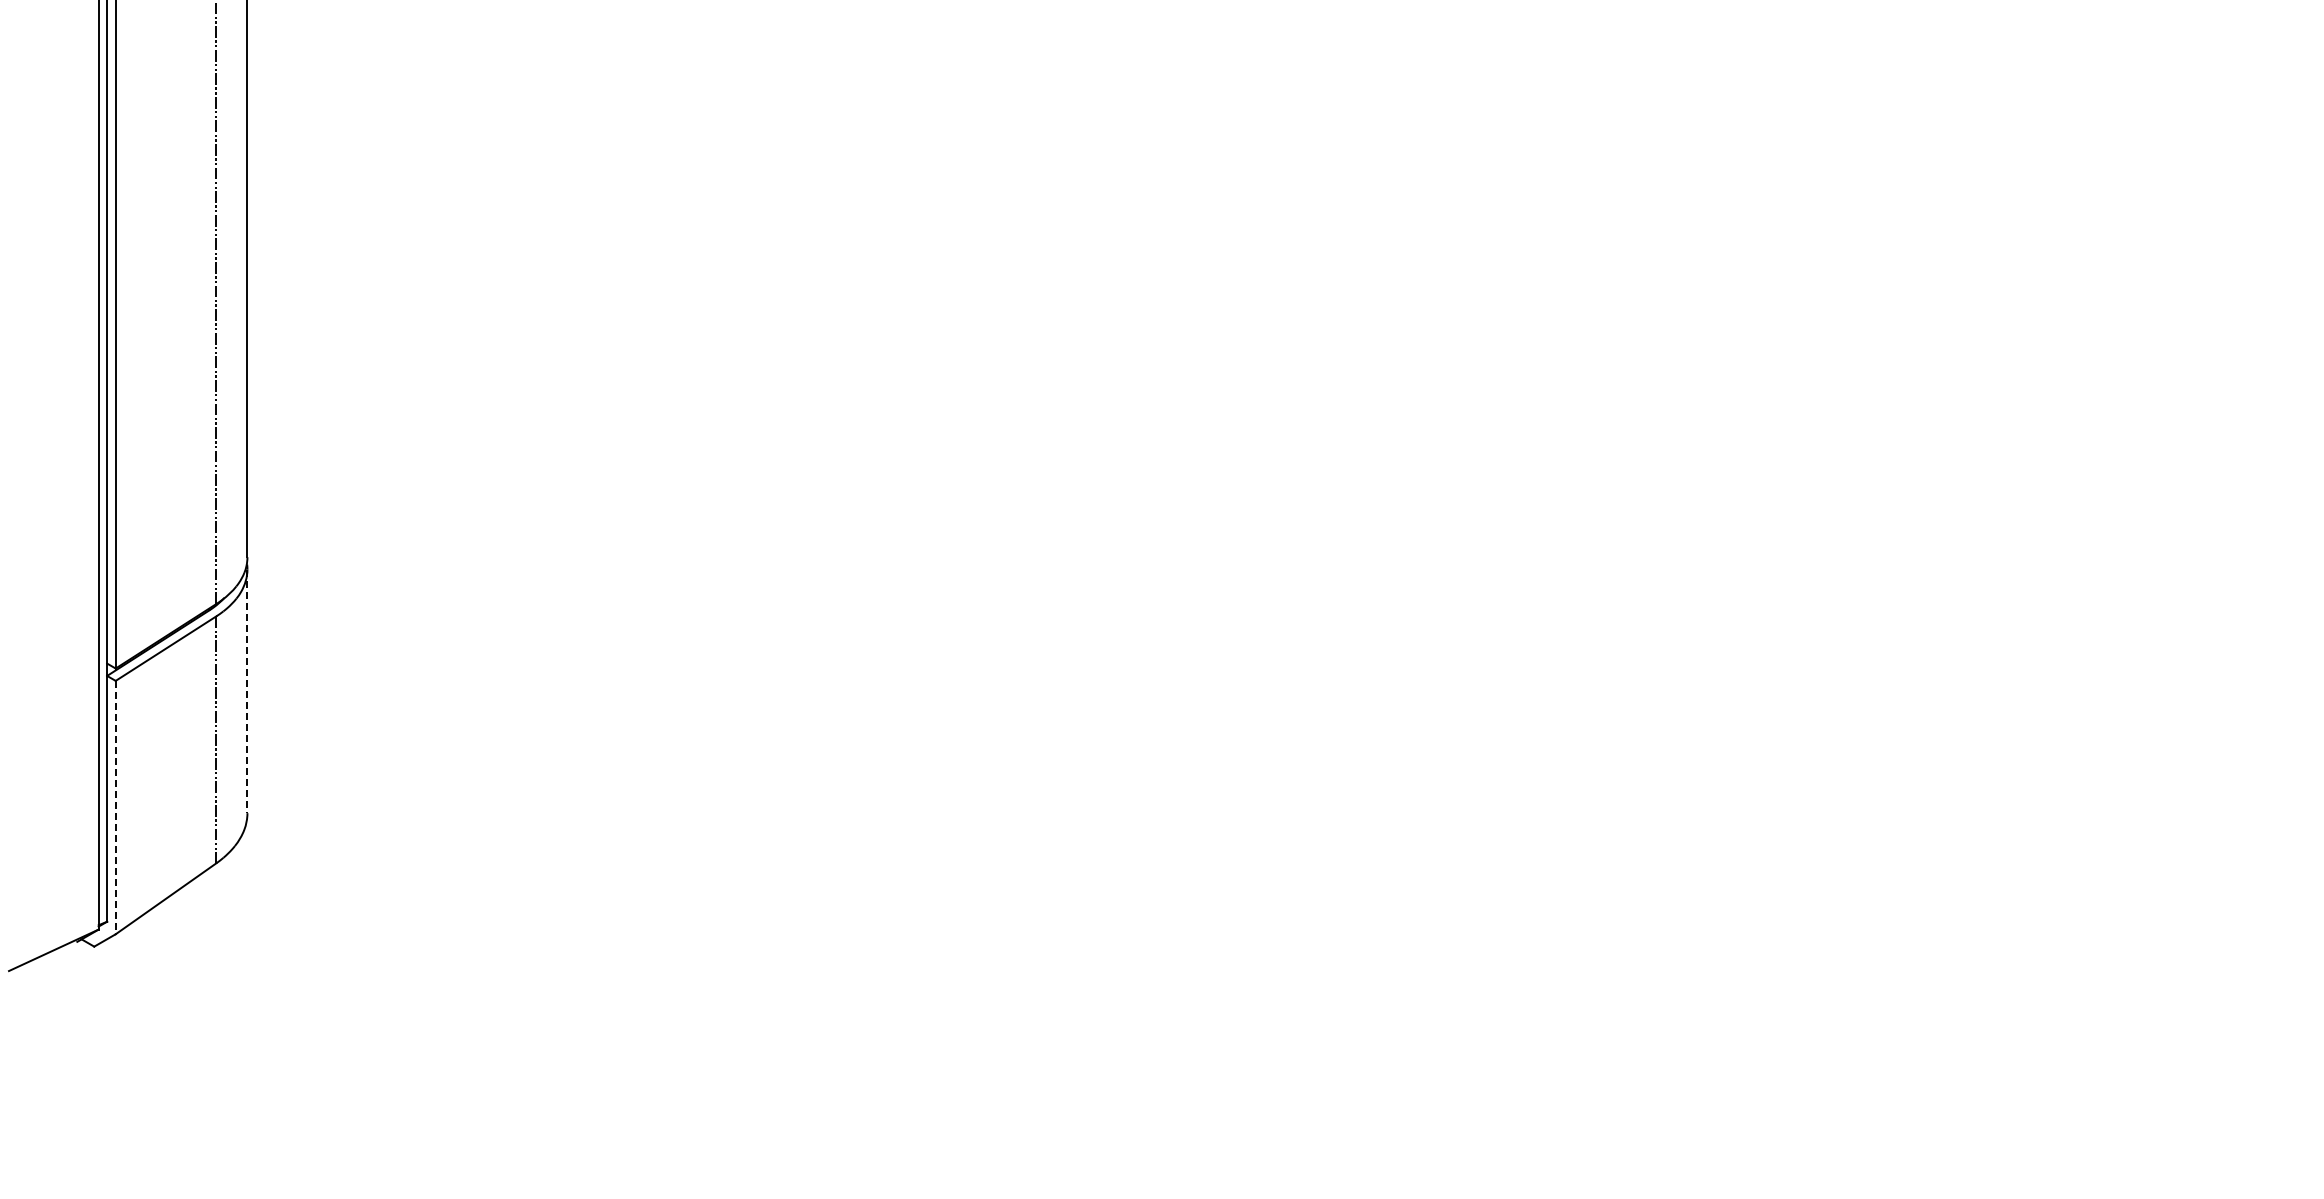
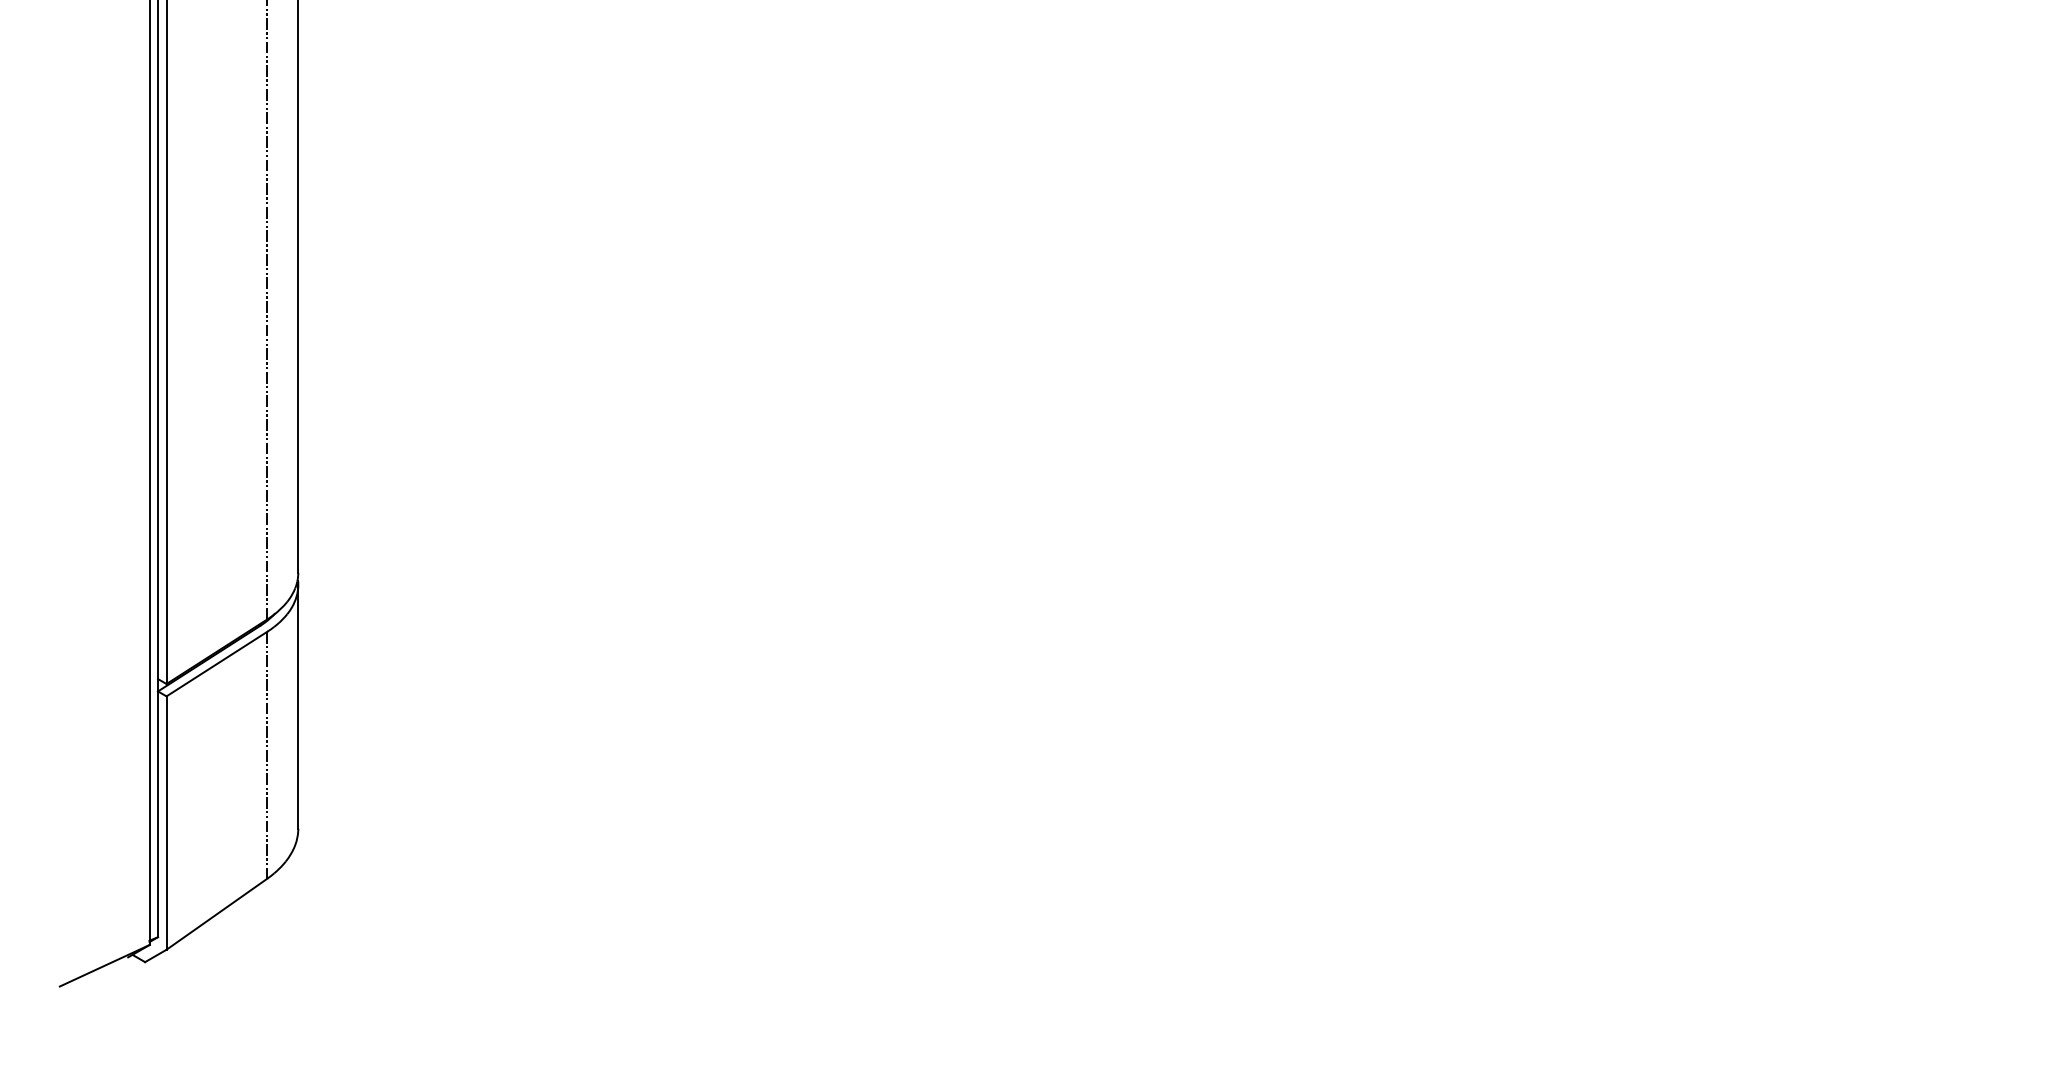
line: (247, 691) -> (298, 706), dashed -> solid
line: (115, 807) -> (166, 822), dashed -> solid

